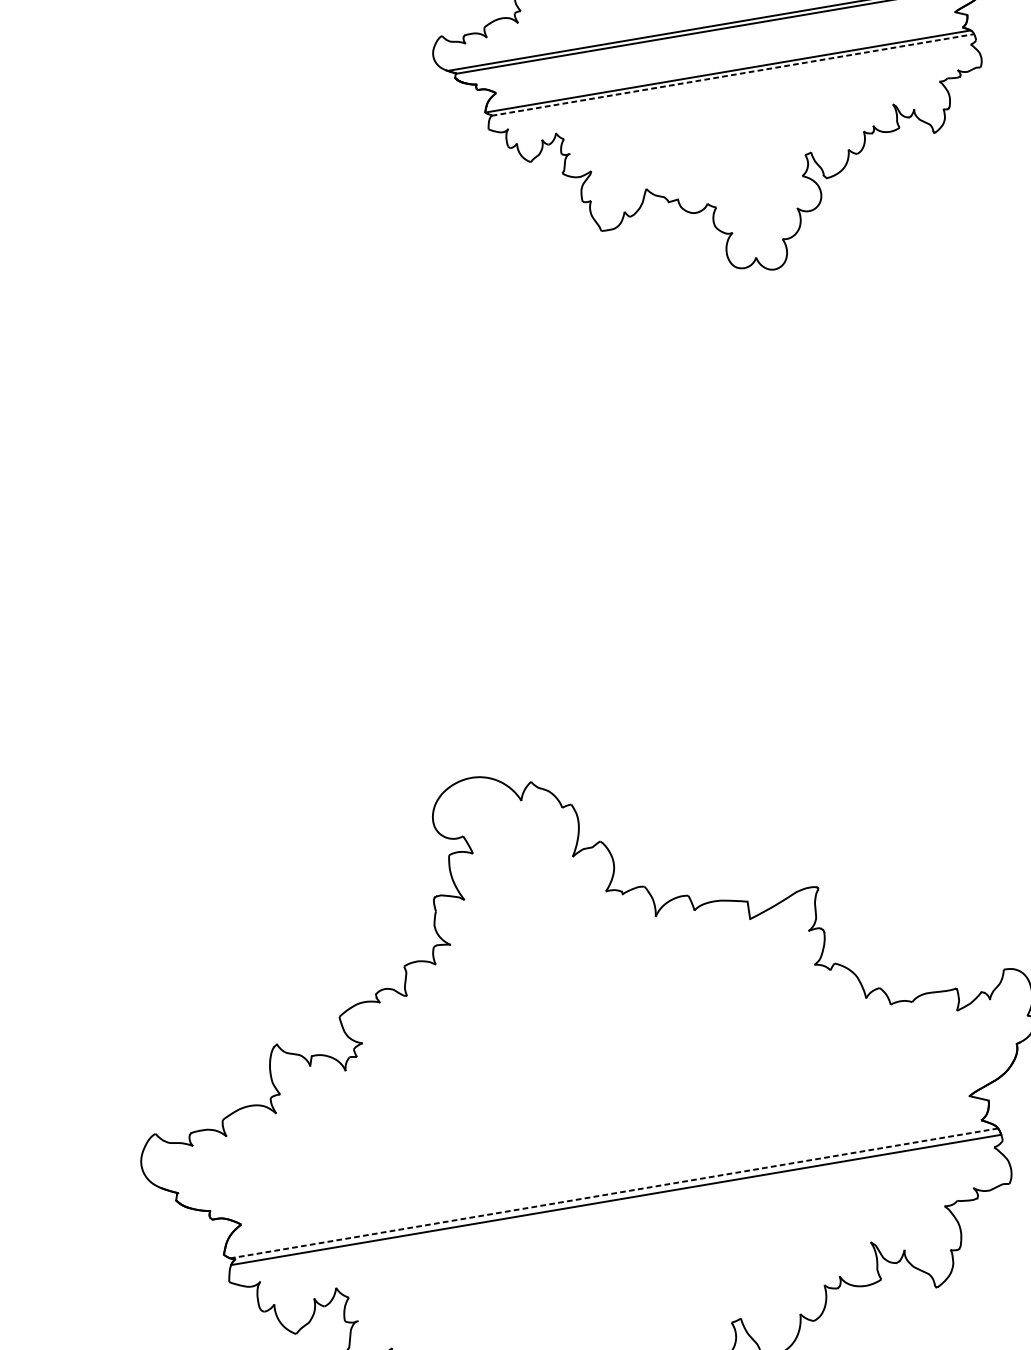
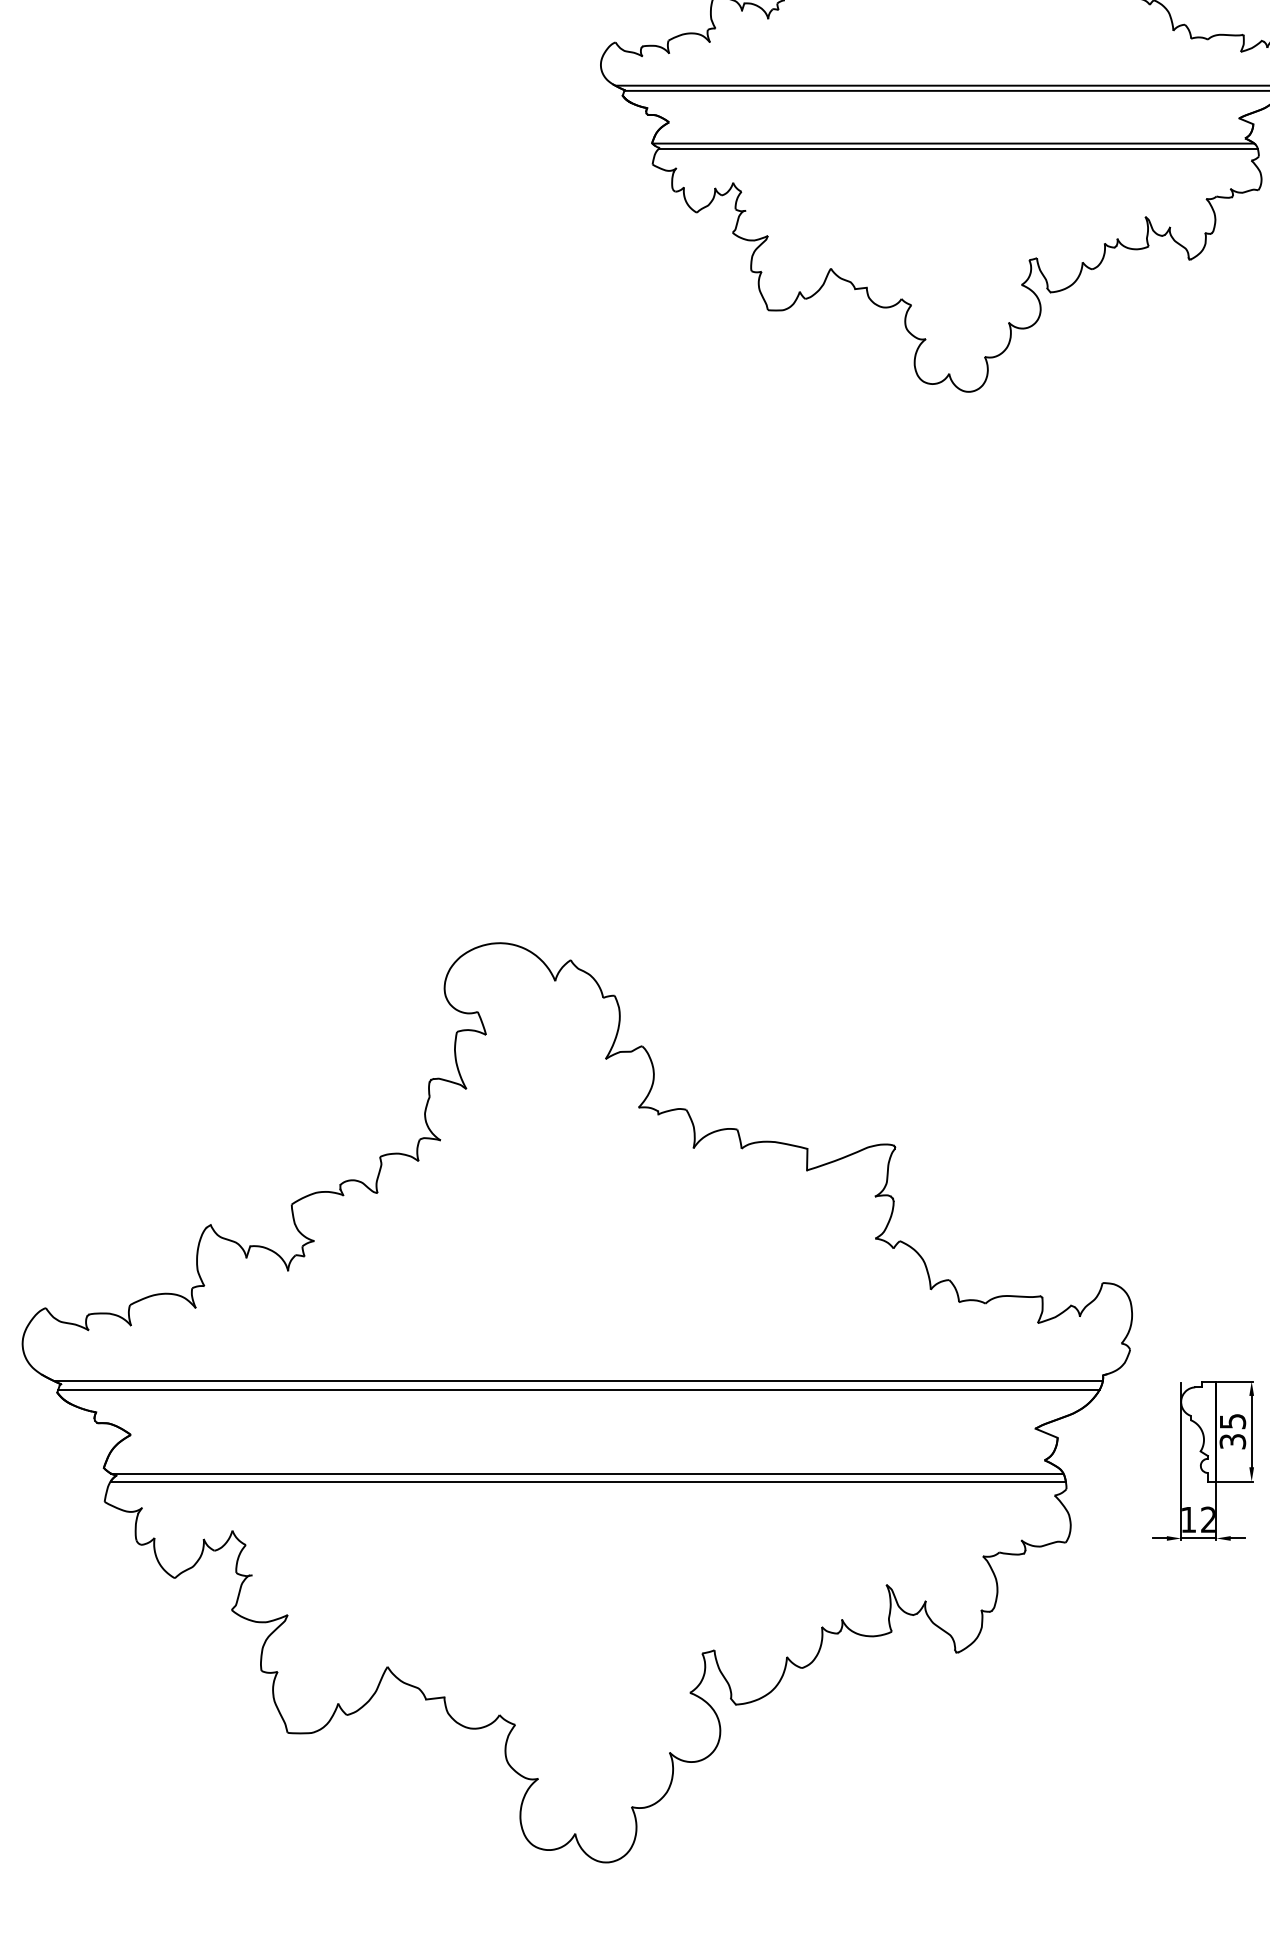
line: (732, 74) -> (958, 148), dashed -> solid
line: (594, 1120) -> (578, 1381), added
line: (595, 1126) -> (578, 1389), added
line: (613, 1193) -> (586, 1473), dashed -> solid

